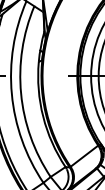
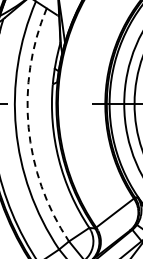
arc: (21, 93) -> (28, 127), solid -> dashed

